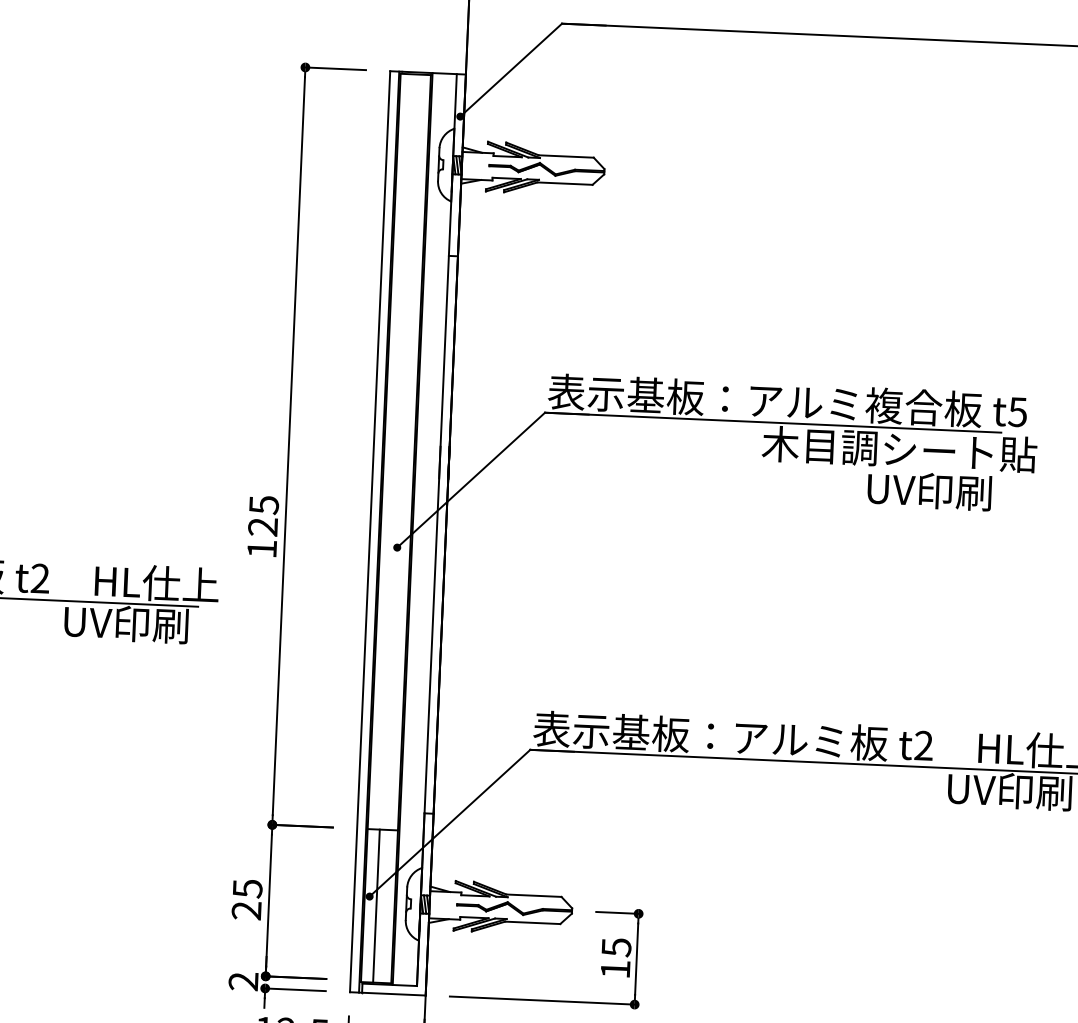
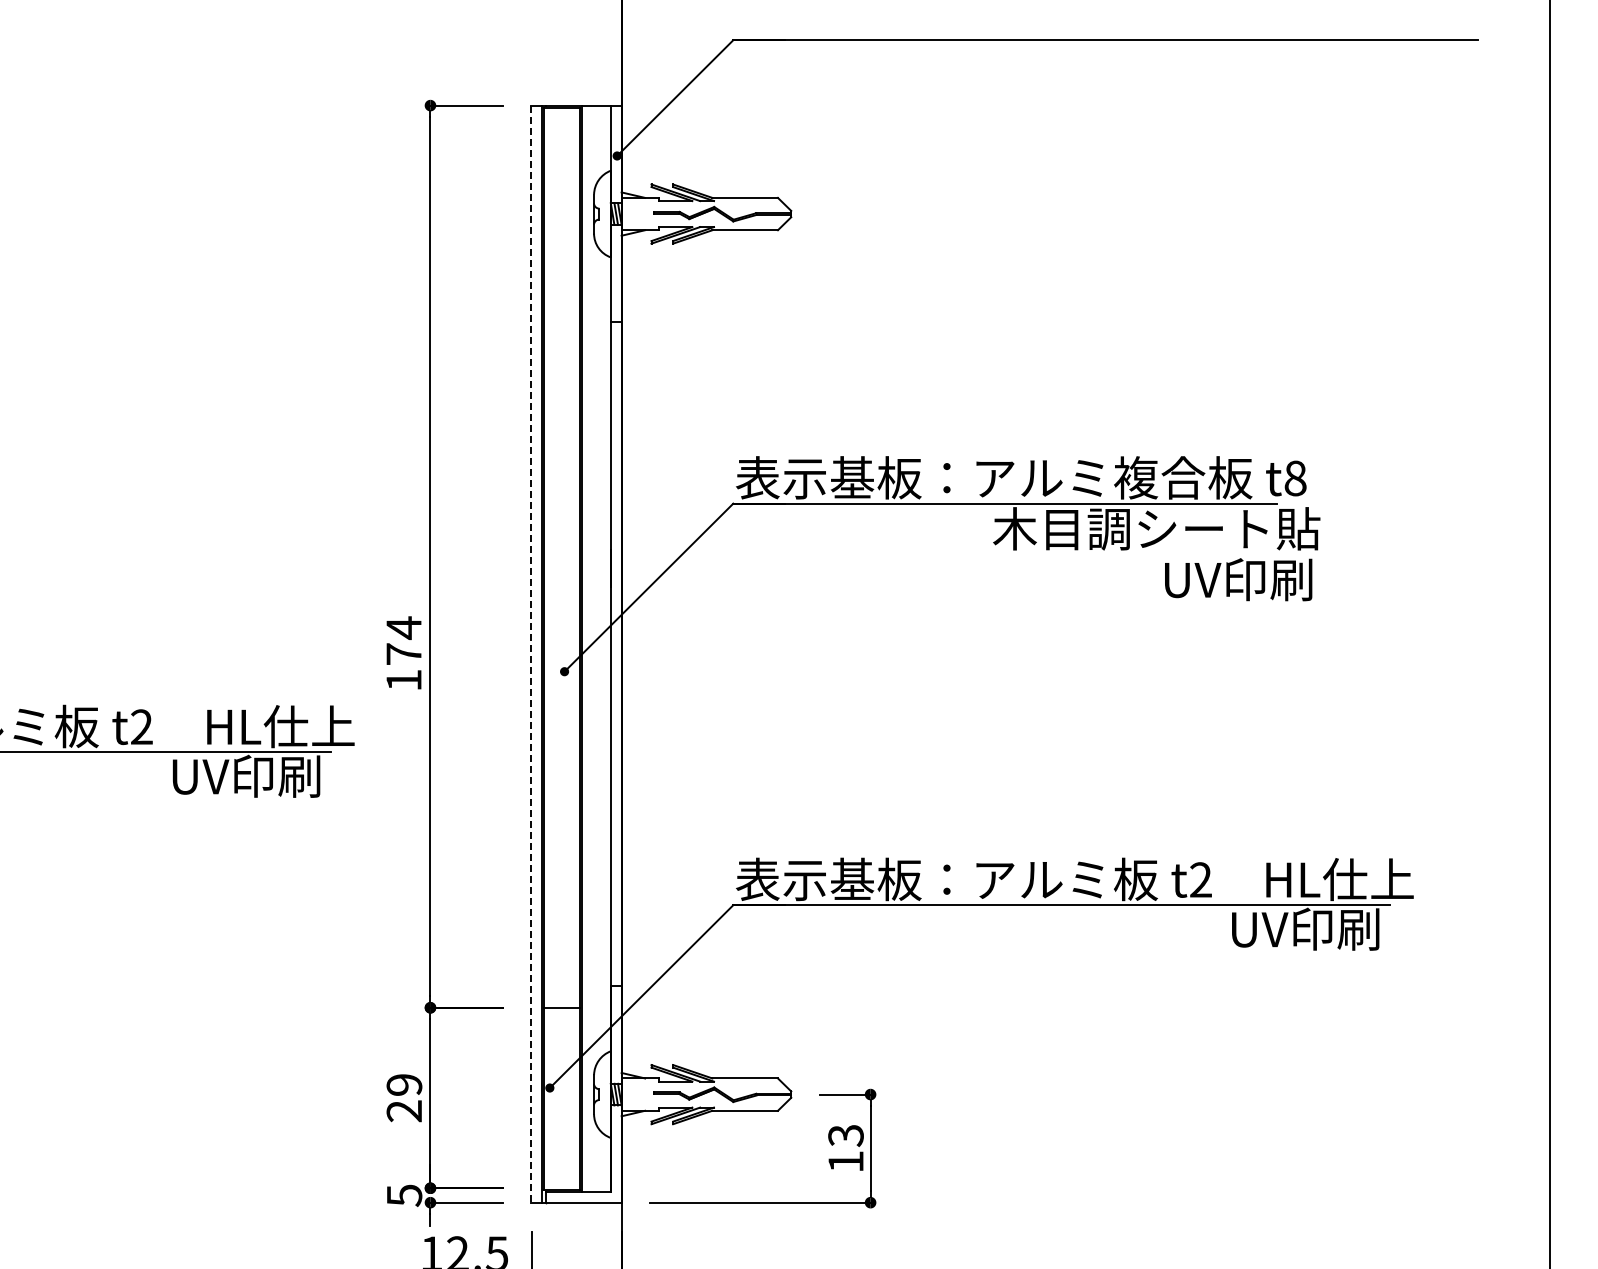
text: (1017, 412) -> (1295, 478), t5 -> t8
text: (929, 490) -> (1238, 579), moved
text: (263, 515) -> (403, 640), 125 -> 174
line: (370, 531) -> (531, 654), solid -> dashed
text: (247, 889) -> (404, 1085), 25 -> 29
line: (376, 905) -> (558, 1098), removed
text: (616, 947) -> (845, 1135), 15 -> 13
text: (243, 981) -> (404, 1195), 2 -> 5

